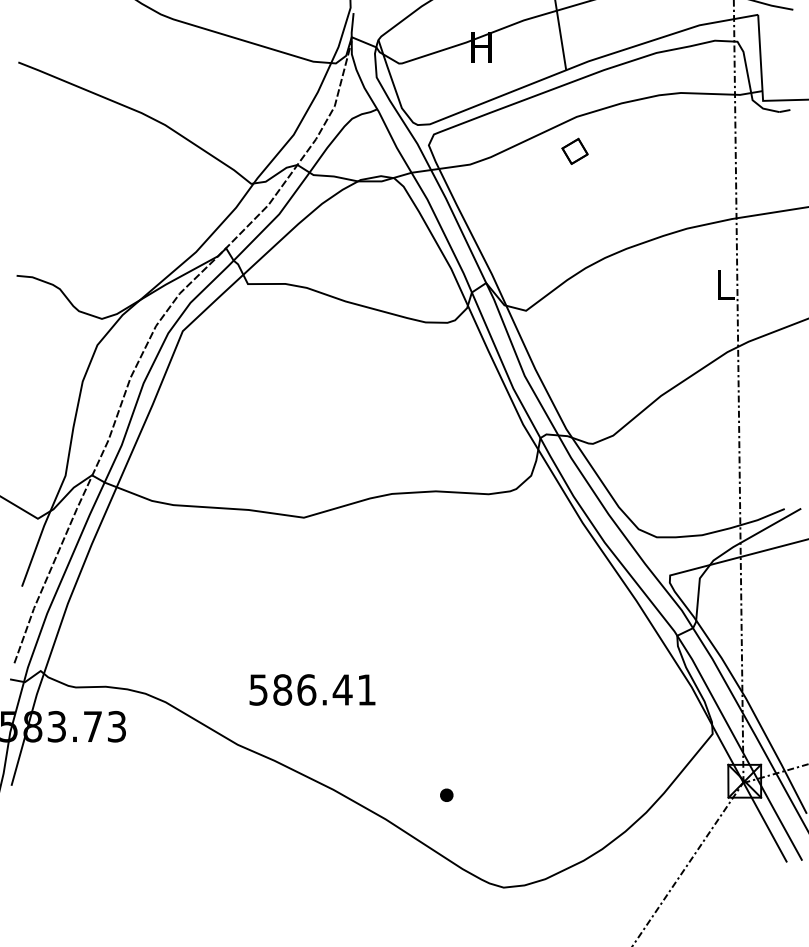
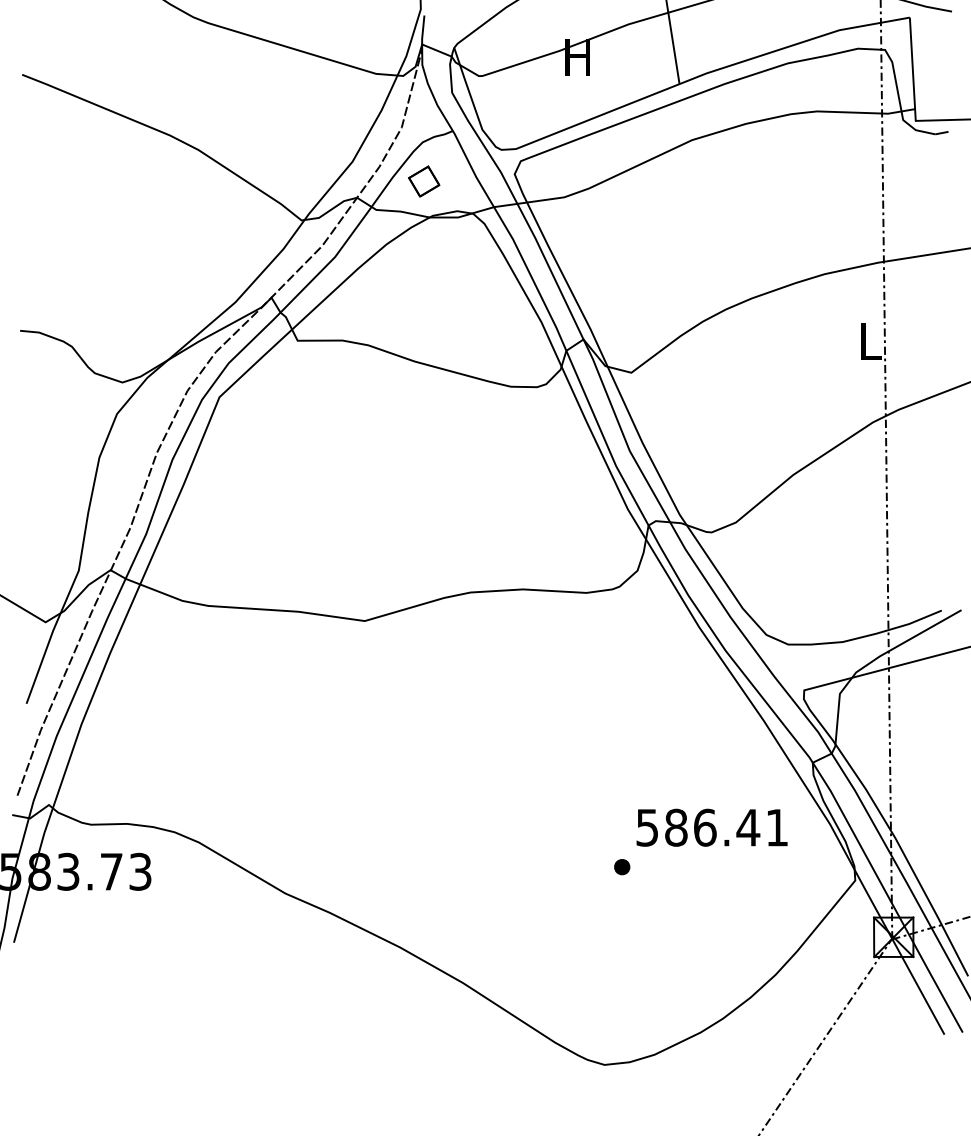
part: (575, 151) -> (424, 181), moved
text: (311, 689) -> (711, 827), moved
part: (447, 795) -> (622, 867), moved

